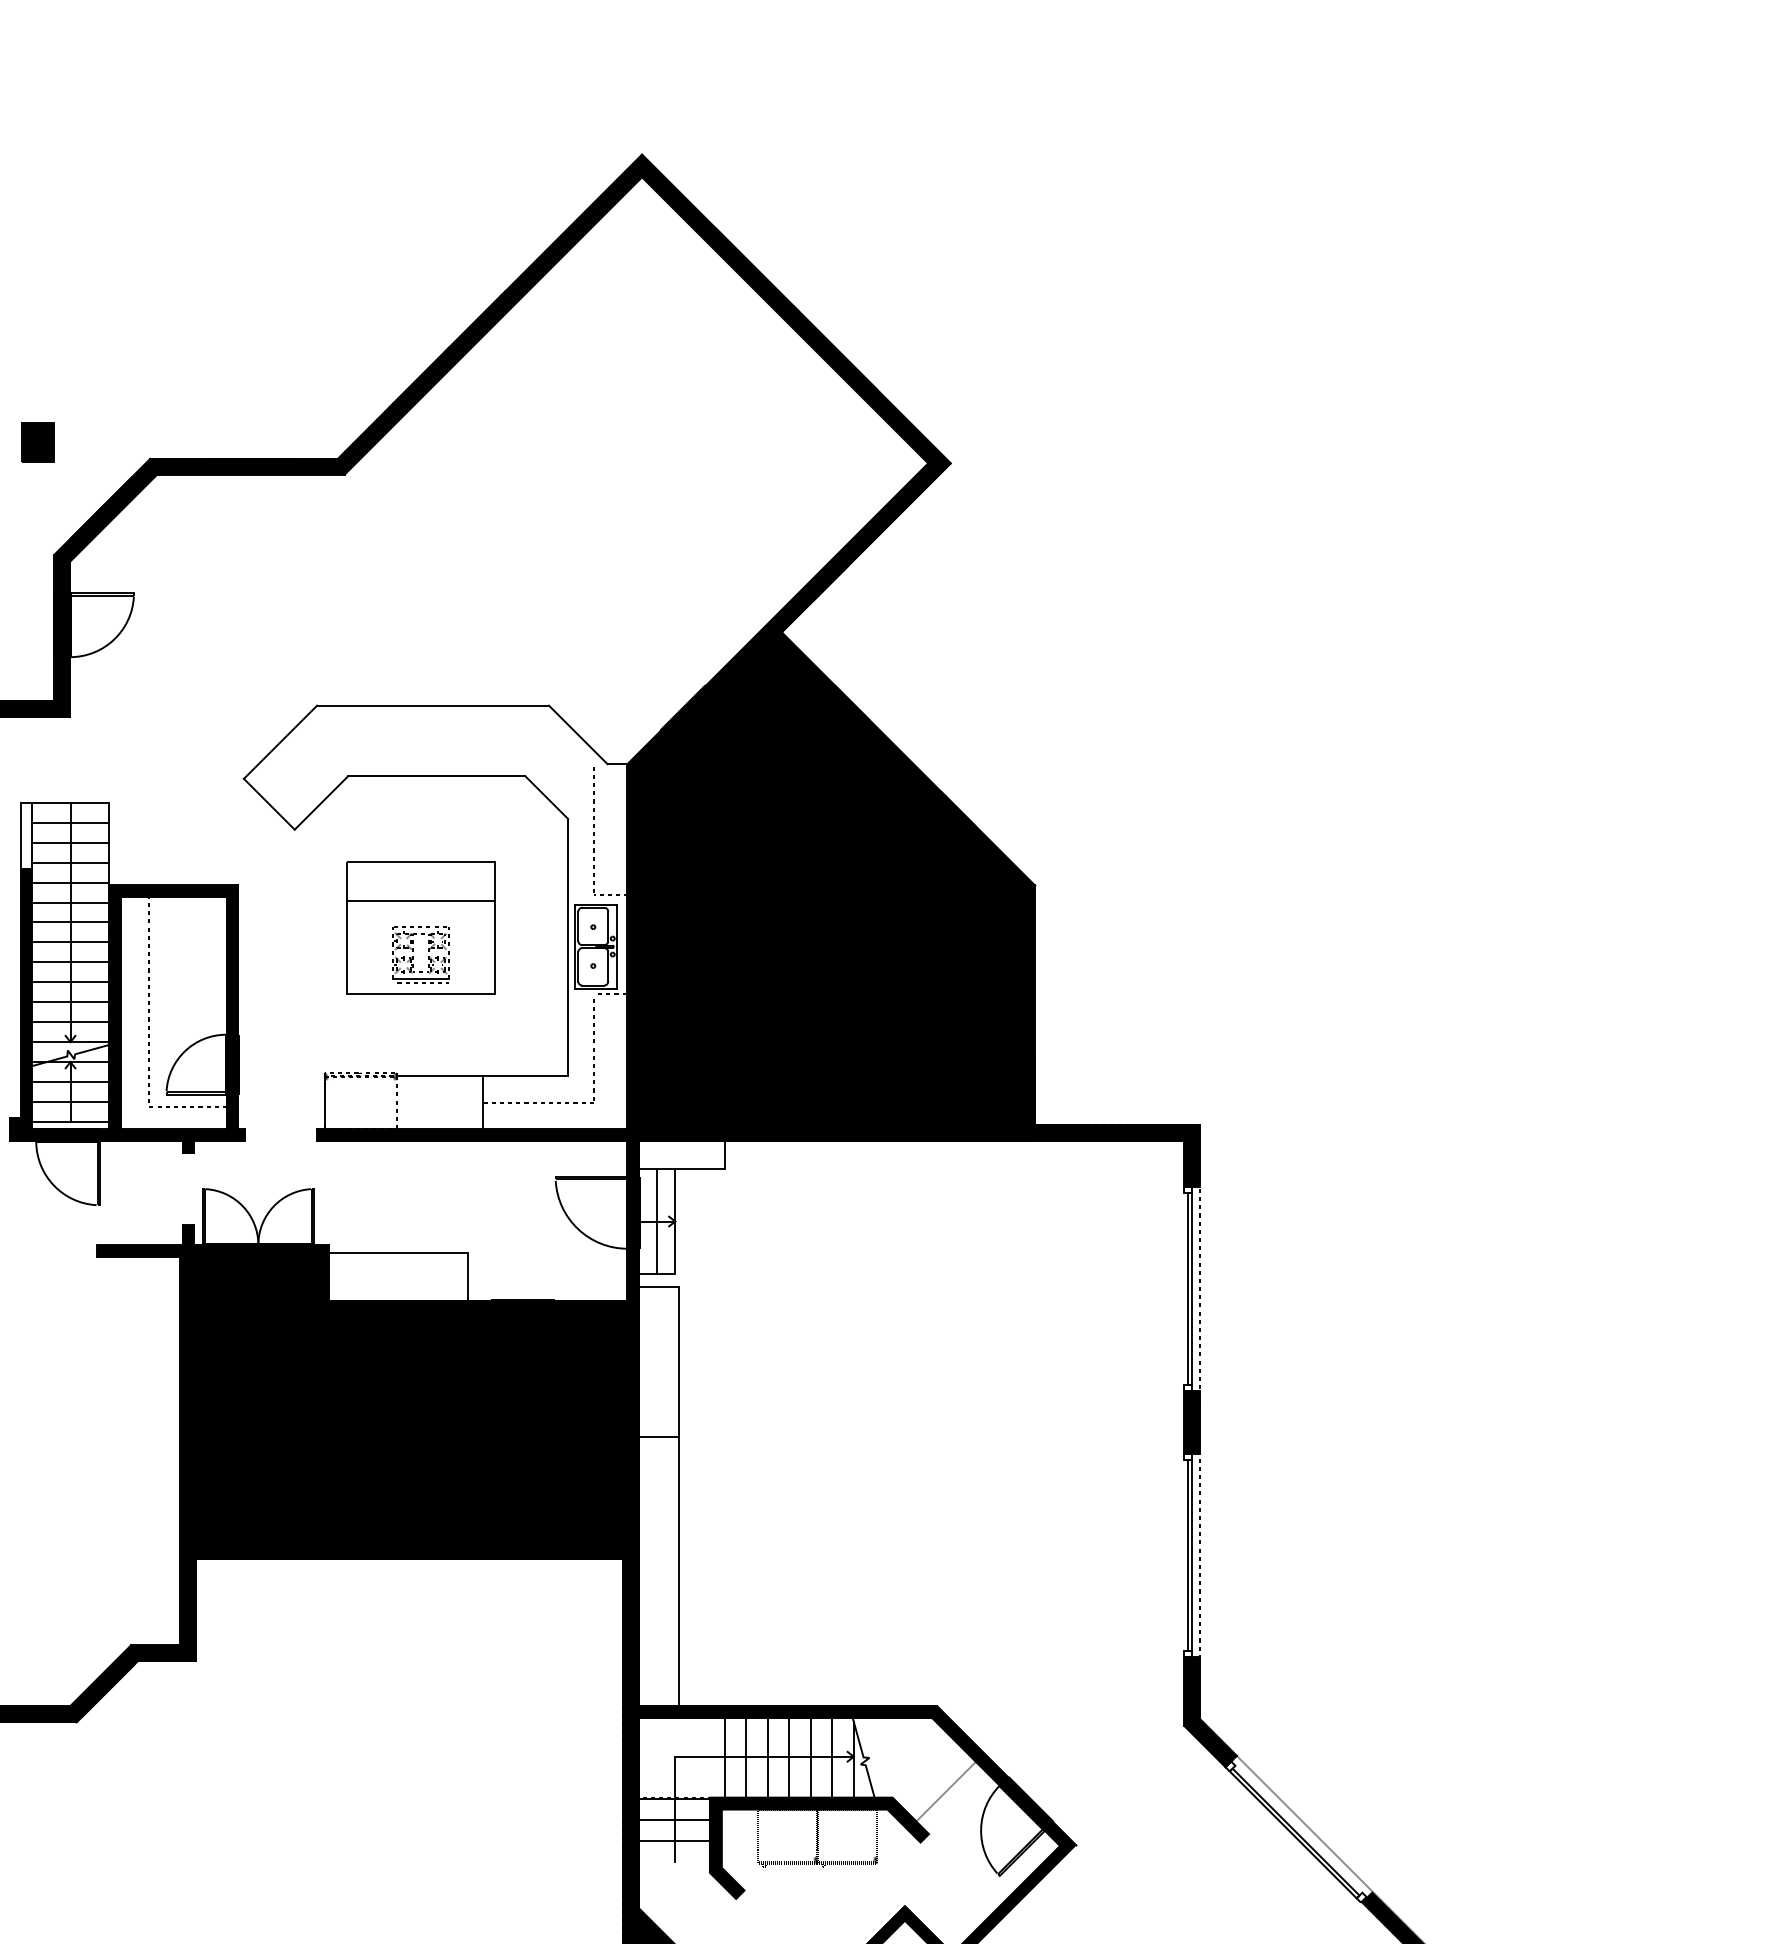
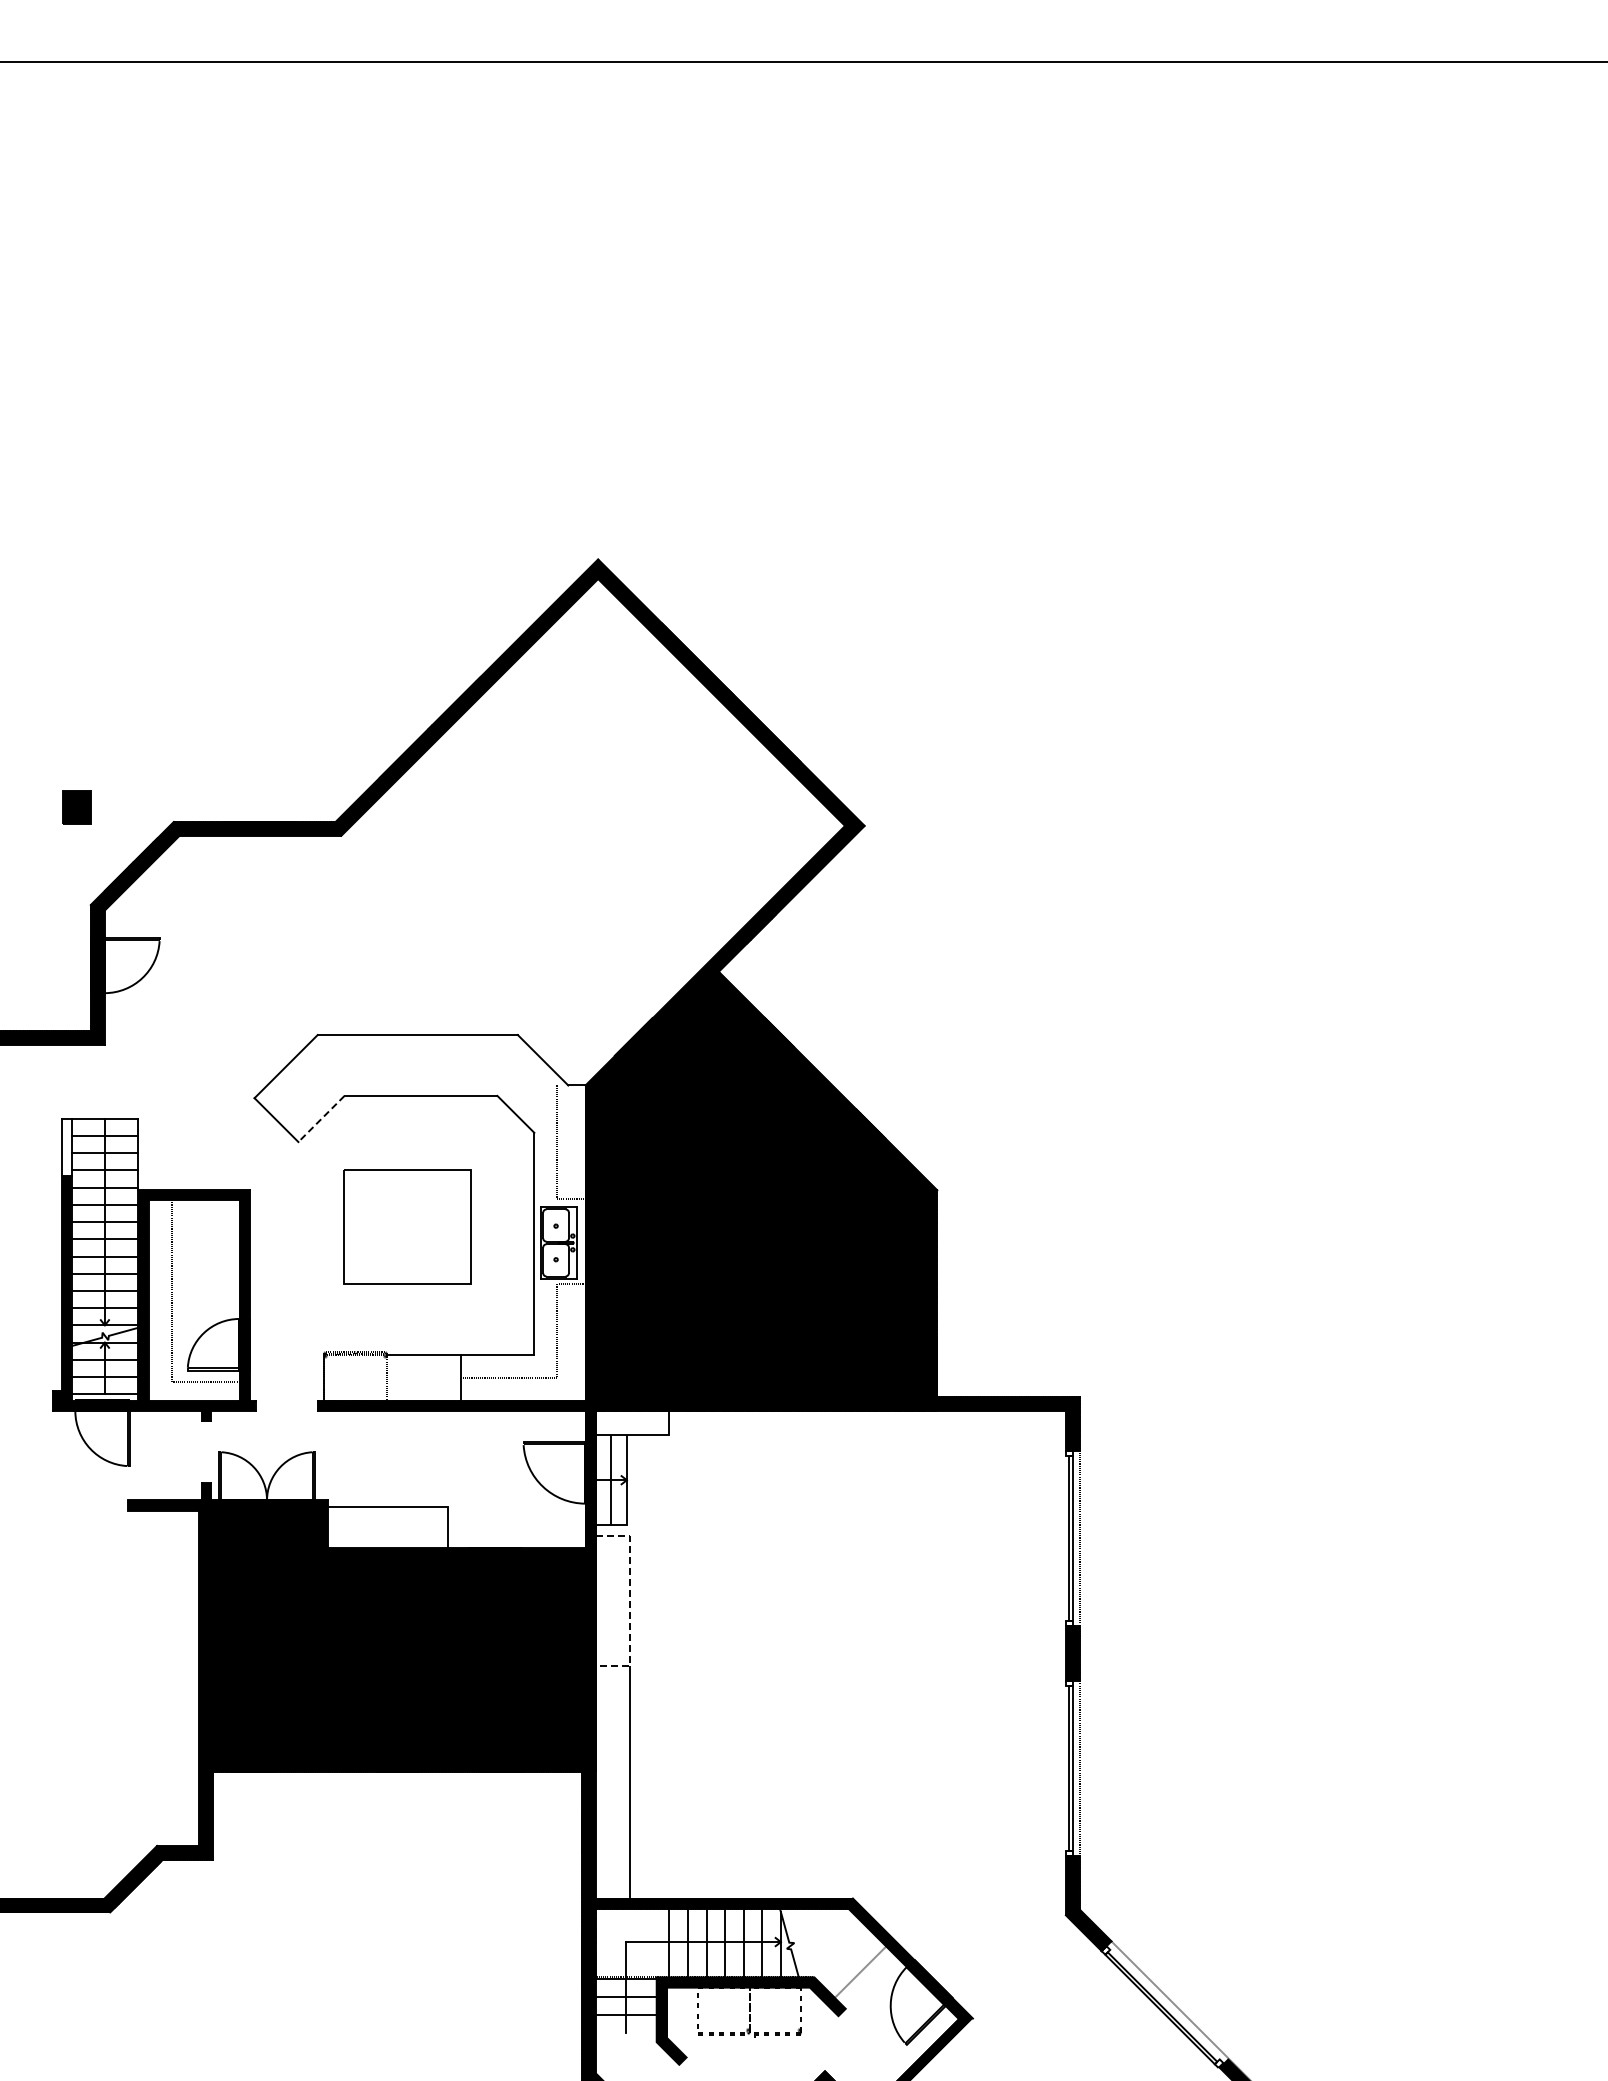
line: (321, 803) -> (321, 1119), solid -> dashed
line: (419, 900) -> (406, 1203), removed
part: (419, 954) -> (406, 1249), removed
line: (679, 1362) -> (630, 1601), solid -> dashed

